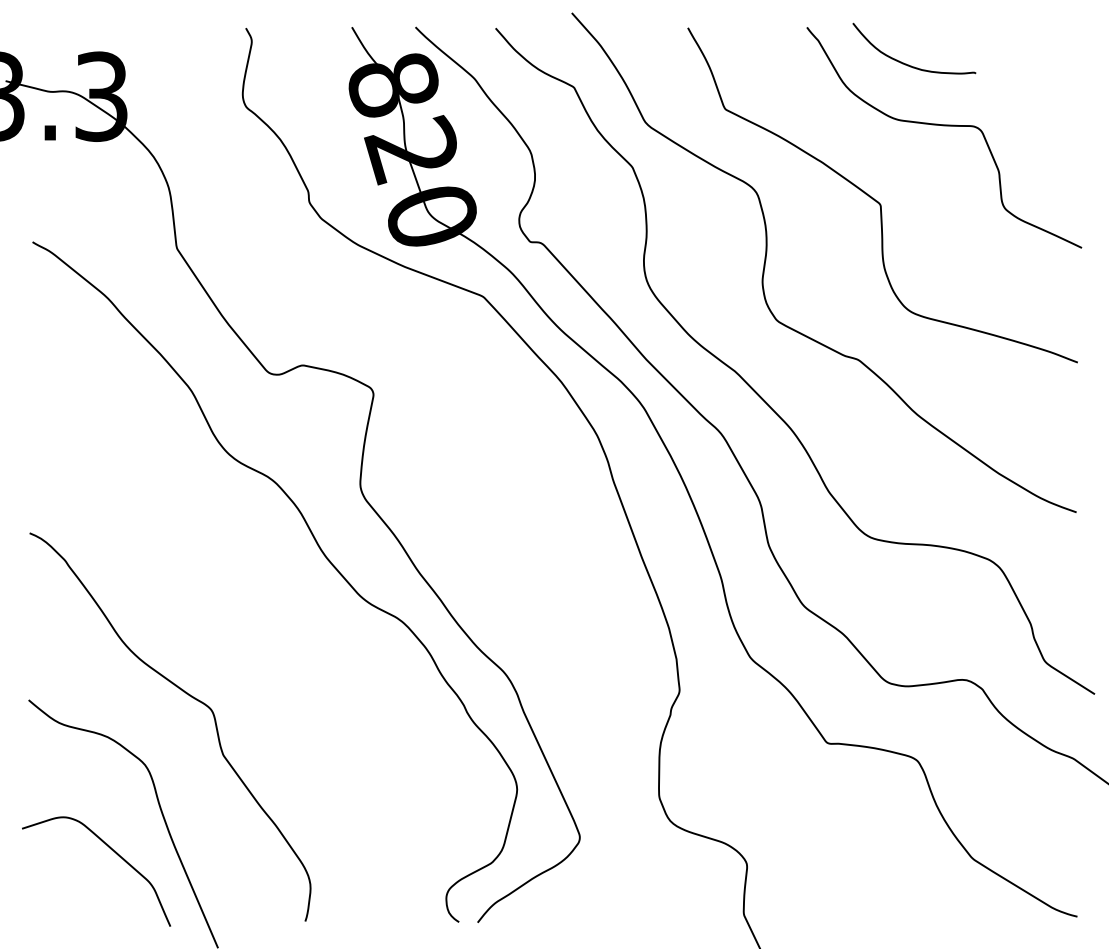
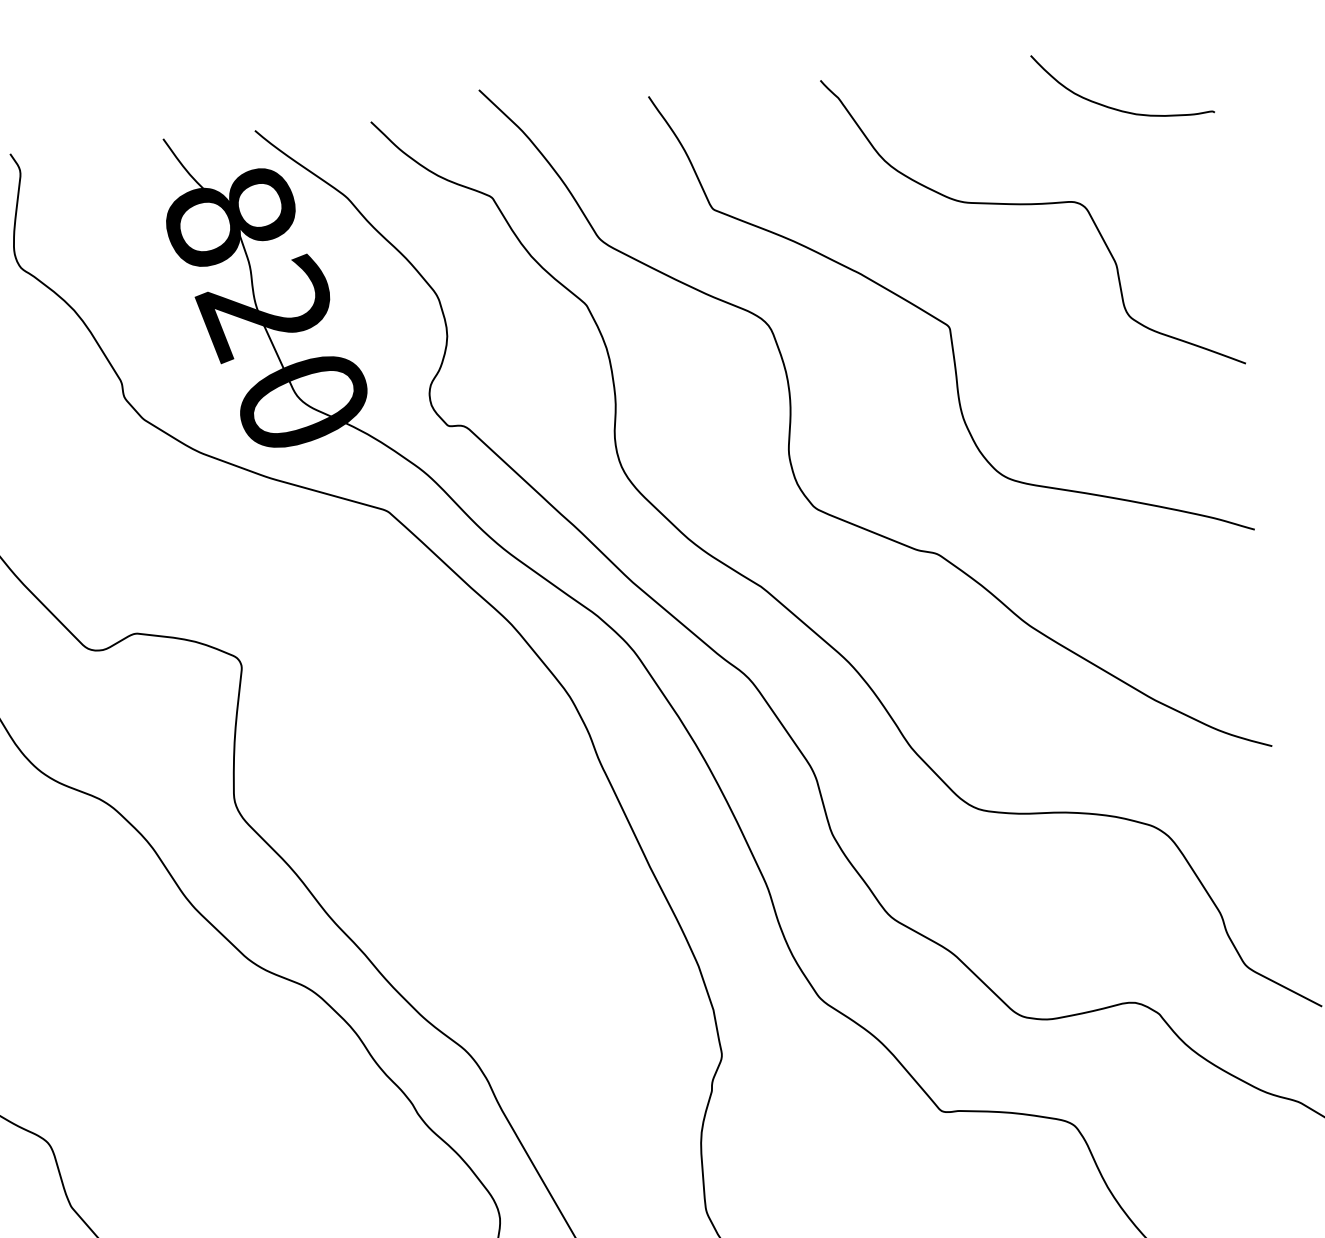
curve: (906, 63) -> (1113, 106), moved

